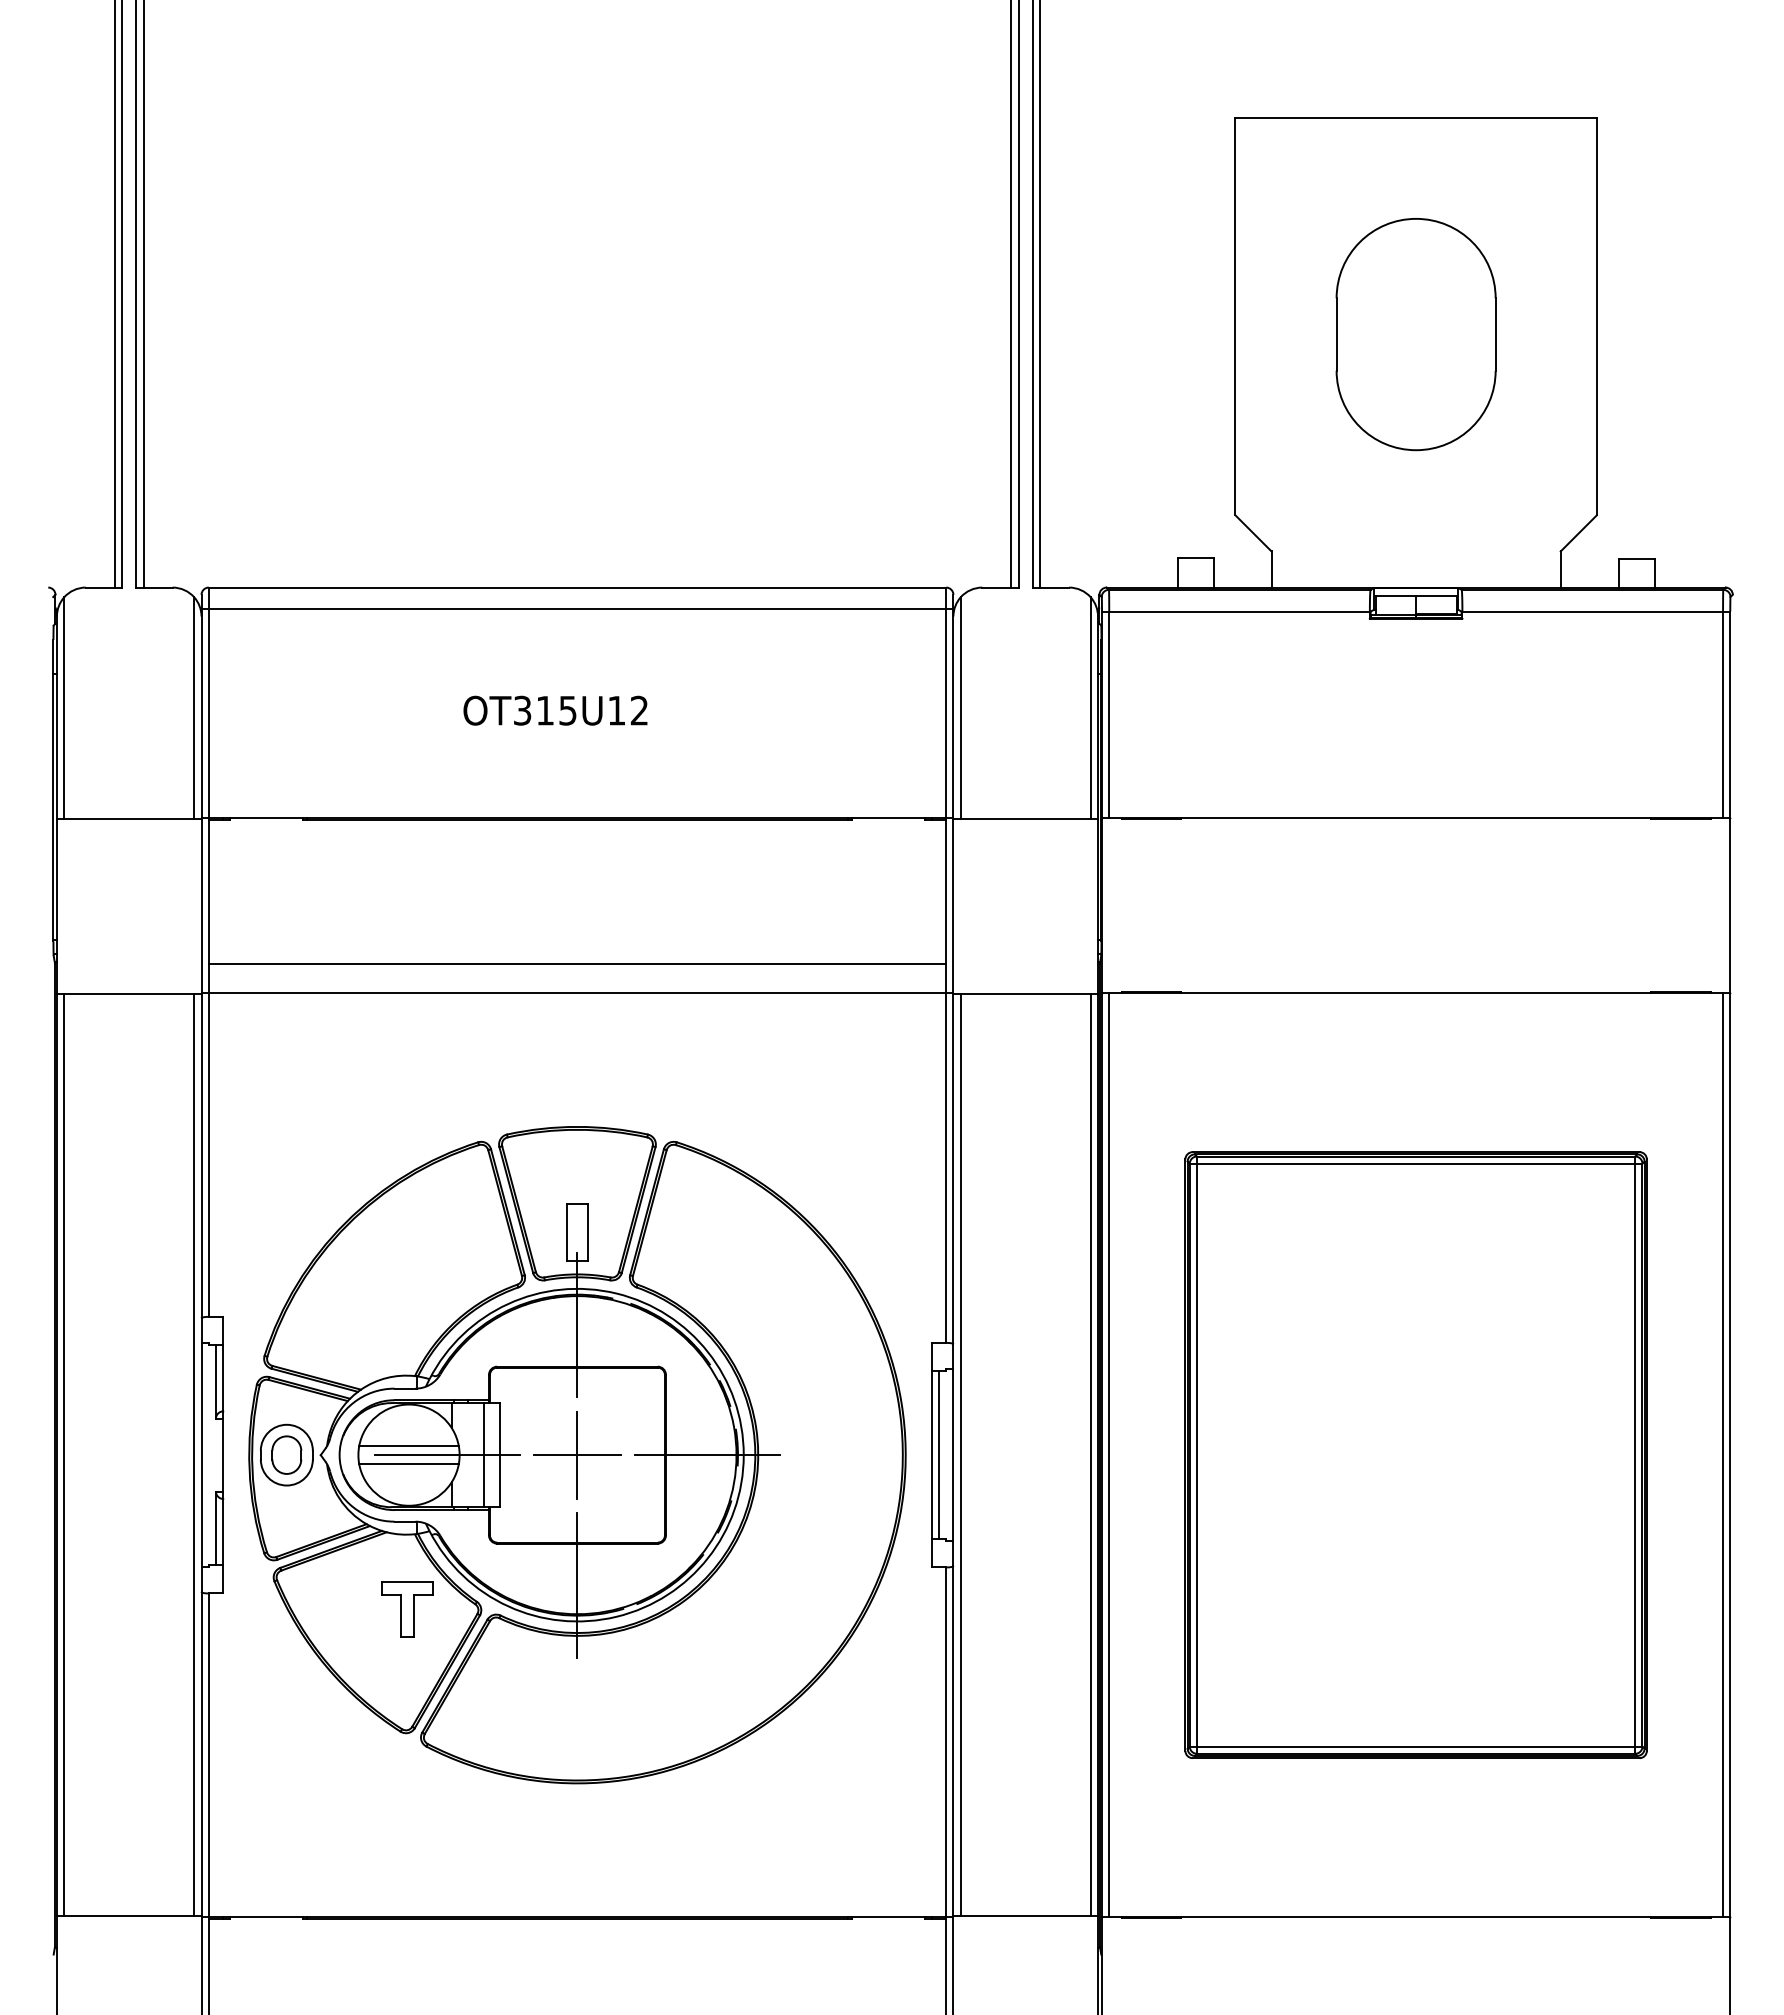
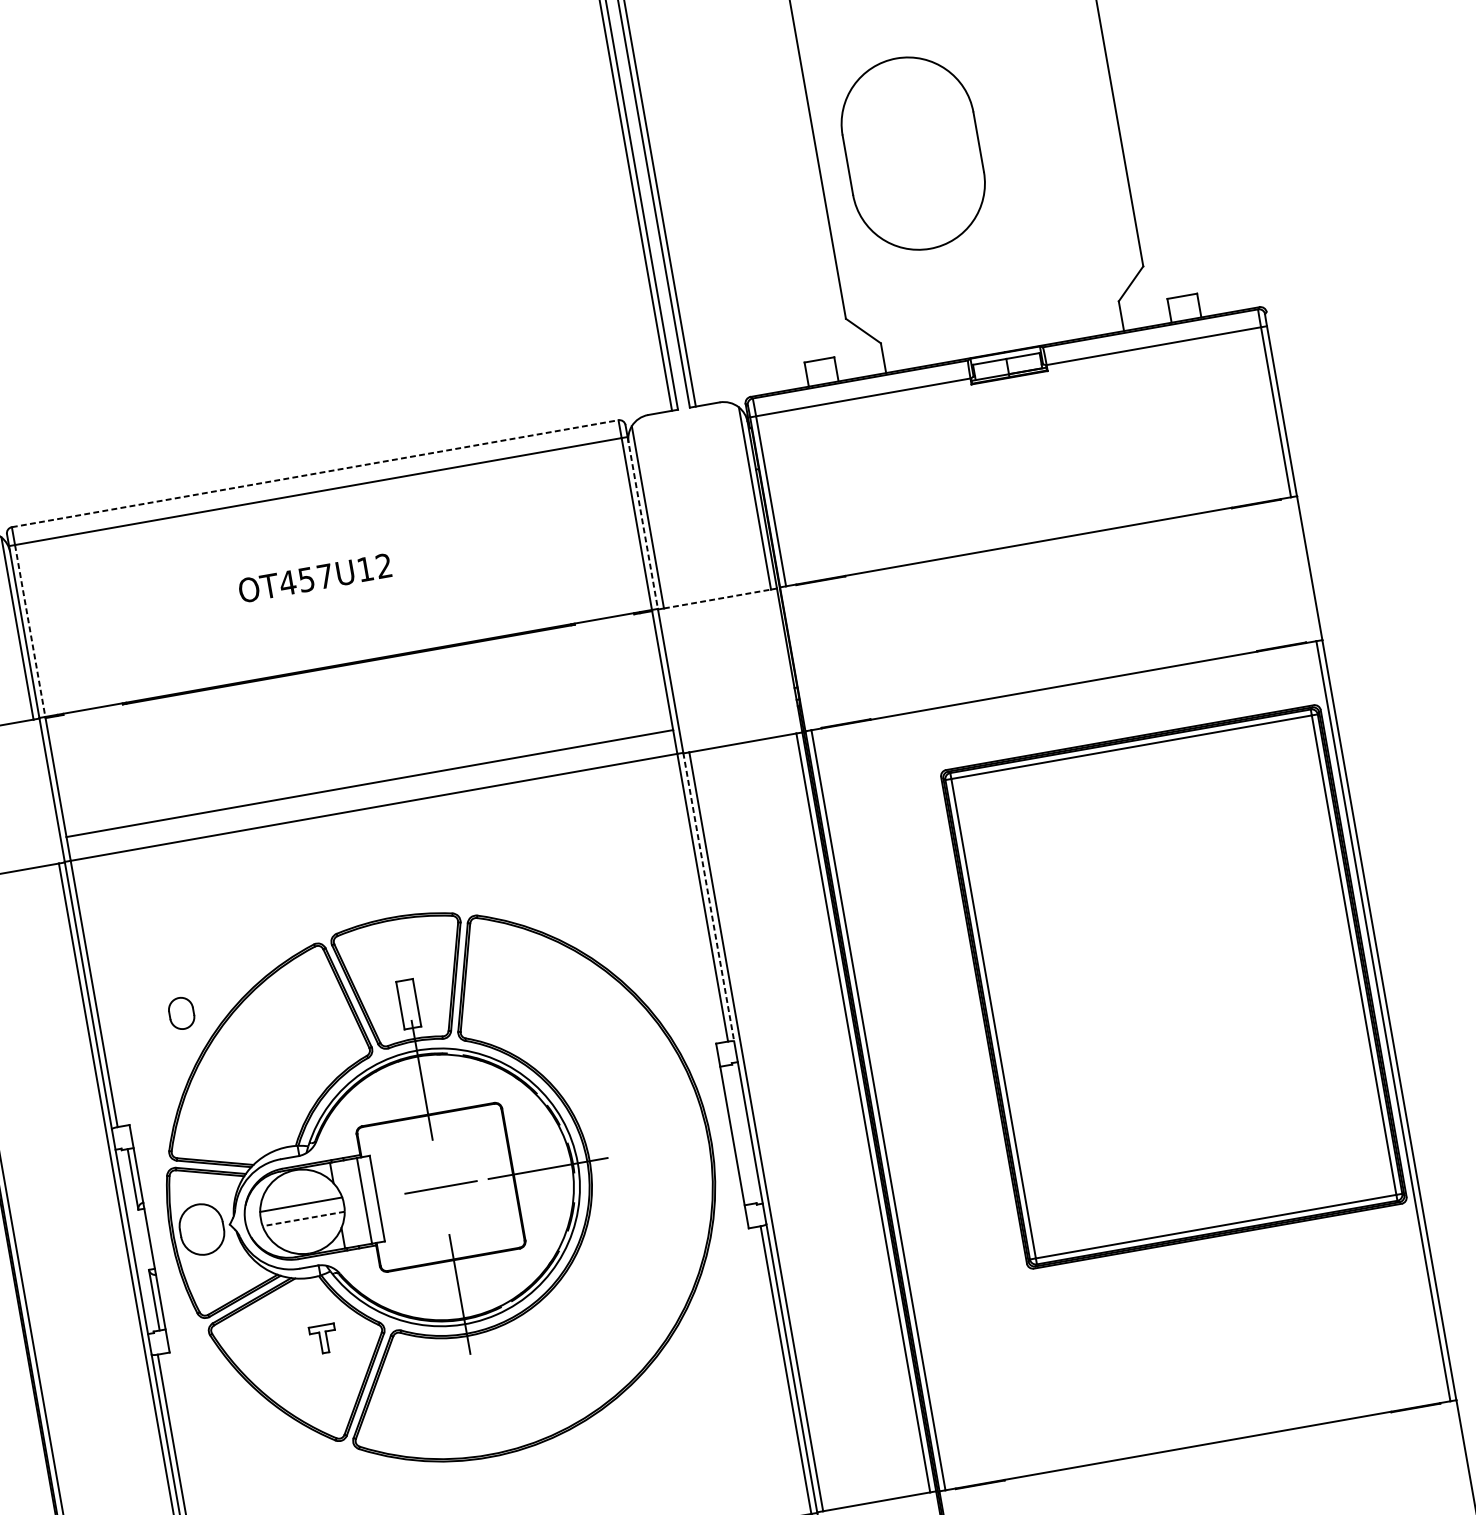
part: (1415, 334) -> (912, 153), moved
line: (577, 587) -> (315, 473), solid -> dashed
text: (544, 710) -> (305, 579), OT315U12 -> OT457U12
line: (208, 714) -> (30, 631), solid -> dashed
line: (953, 714) -> (642, 523), solid -> dashed
line: (1026, 818) -> (718, 598), solid -> dashed
line: (953, 1169) -> (708, 897), solid -> dashed
part: (286, 1454) -> (181, 1012), moved
line: (577, 1454) -> (440, 1186), removed
line: (938, 1454) -> (737, 1134), removed
part: (1415, 1454) -> (1173, 986), moved
line: (447, 1455) -> (334, 1206), removed
line: (409, 1463) -> (304, 1218), solid -> dashed
part: (407, 1609) -> (323, 1339), size x0.6

